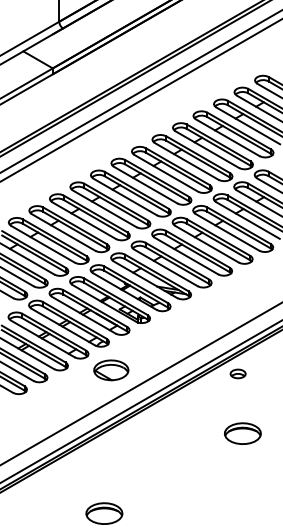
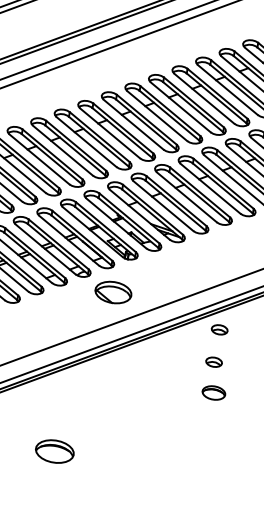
part: (111, 370) -> (113, 292), moved
part: (237, 404) -> (213, 361), added
part: (242, 433) -> (213, 392), size x0.6

